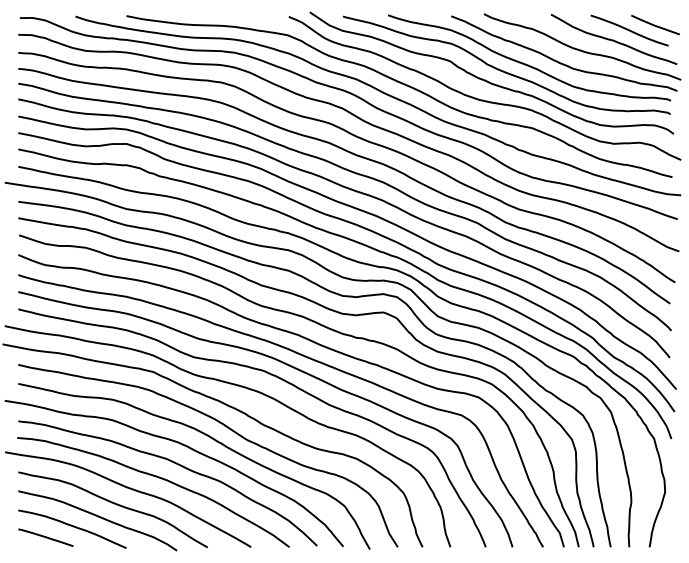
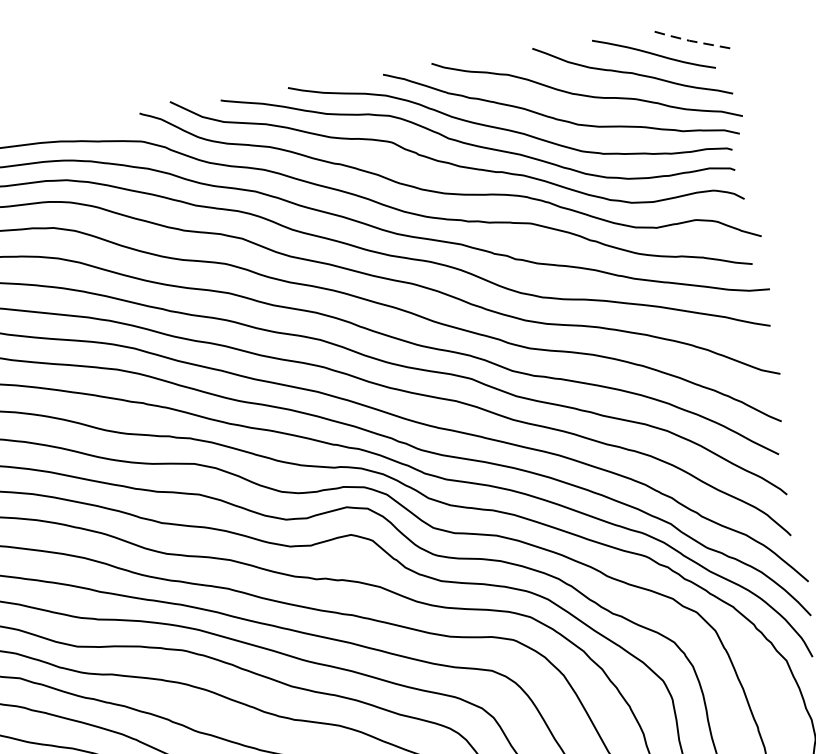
line: (654, 25) -> (690, 40), solid -> dashed

